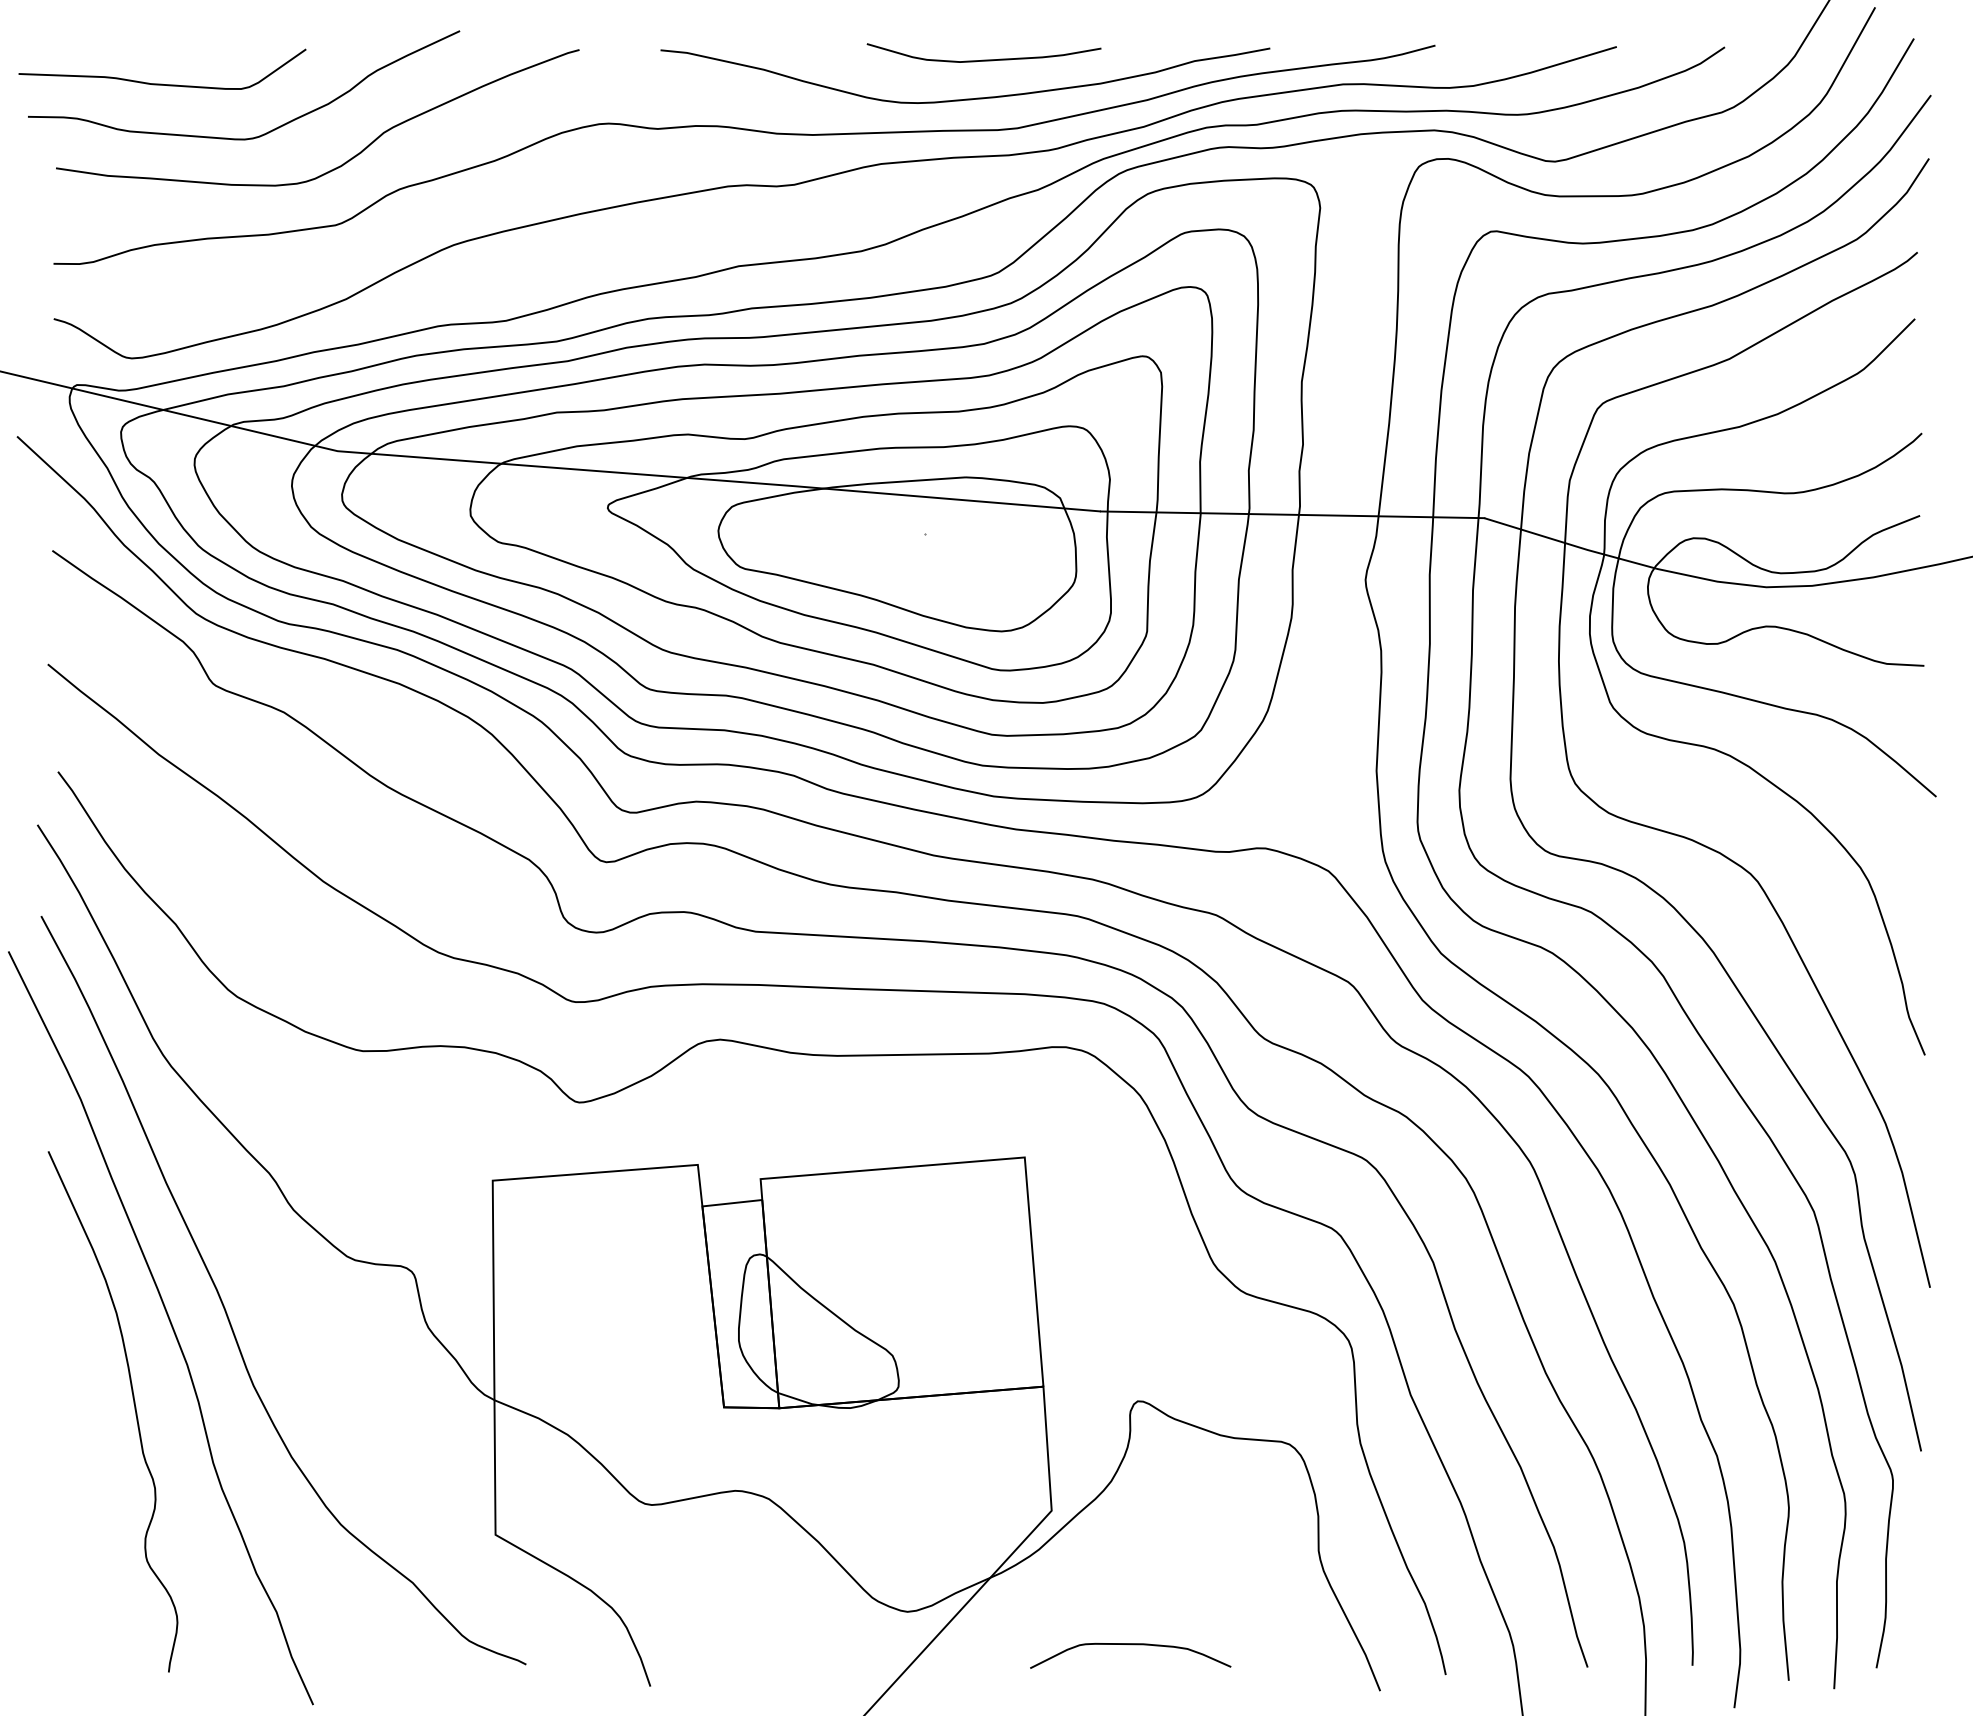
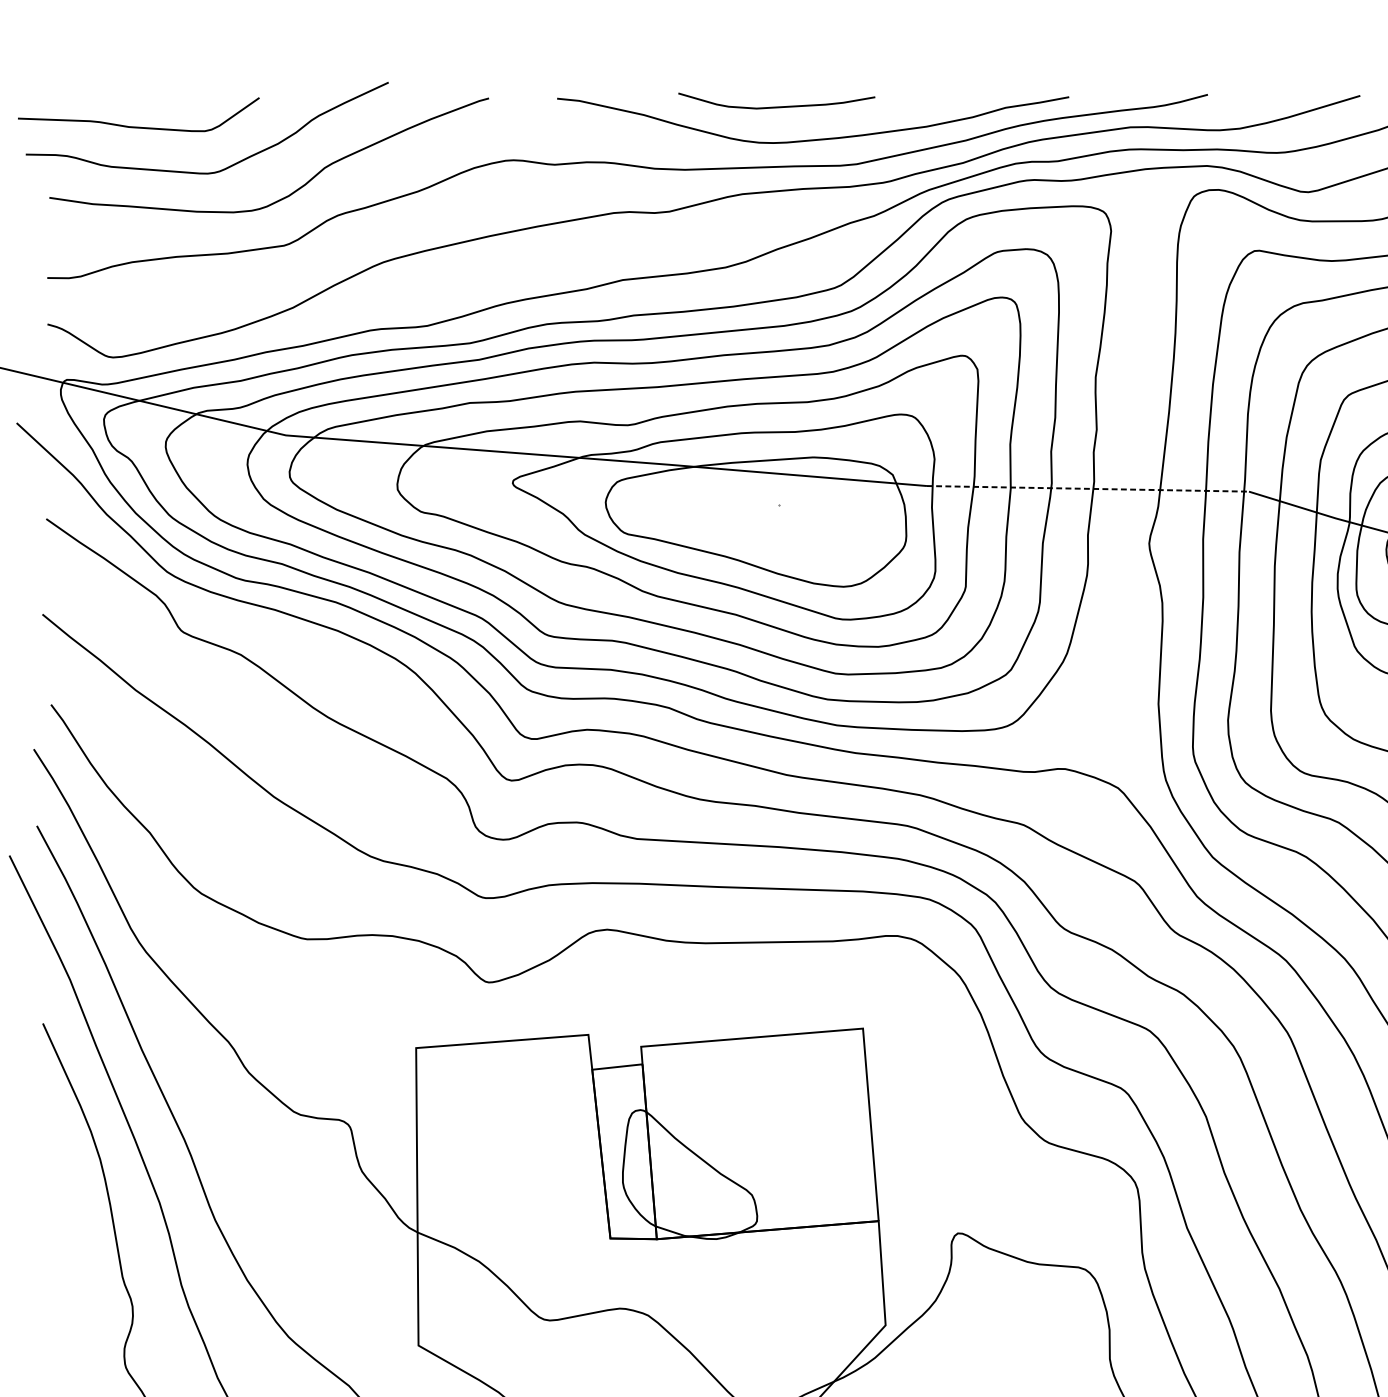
curve: (983, 59) -> (776, 106), moved
line: (1292, 514) -> (1087, 488), solid -> dashed

